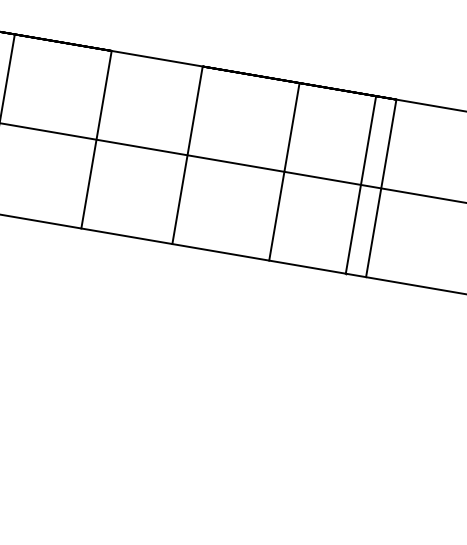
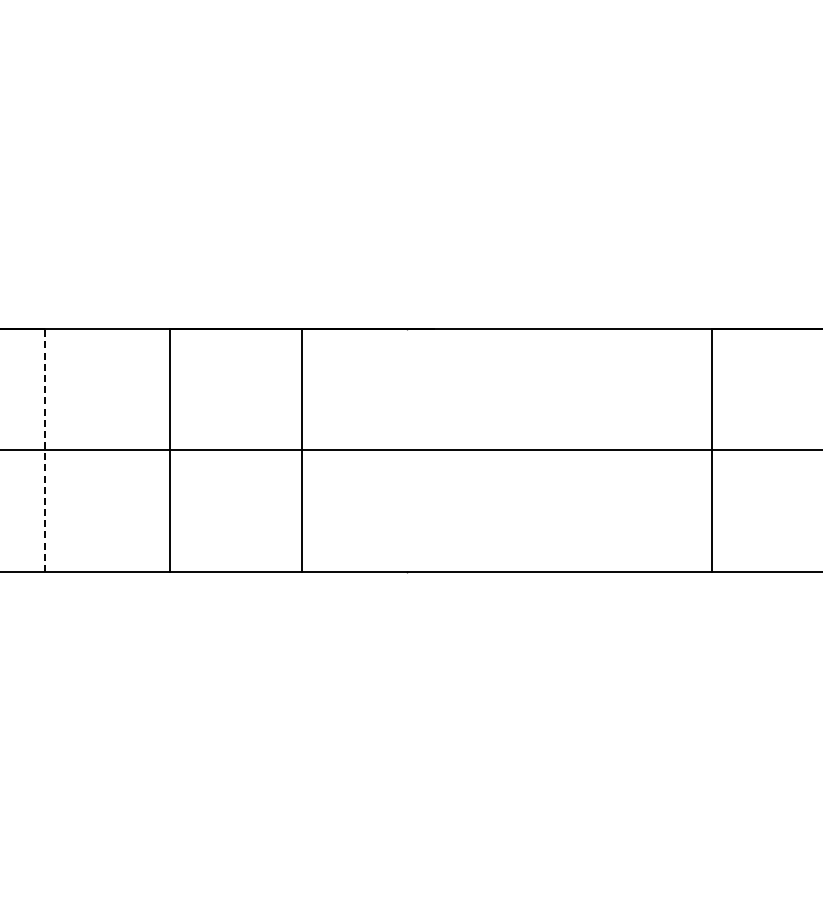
line: (96, 139) -> (45, 450), solid -> dashed
line: (361, 184) -> (407, 450), removed
line: (381, 188) -> (434, 450), removed

